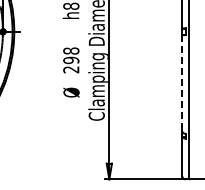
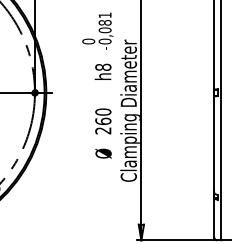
text: (71, 55) -> (103, 116), 298 -> 260
line: (182, 83) -> (214, 144), dashed -> solid

